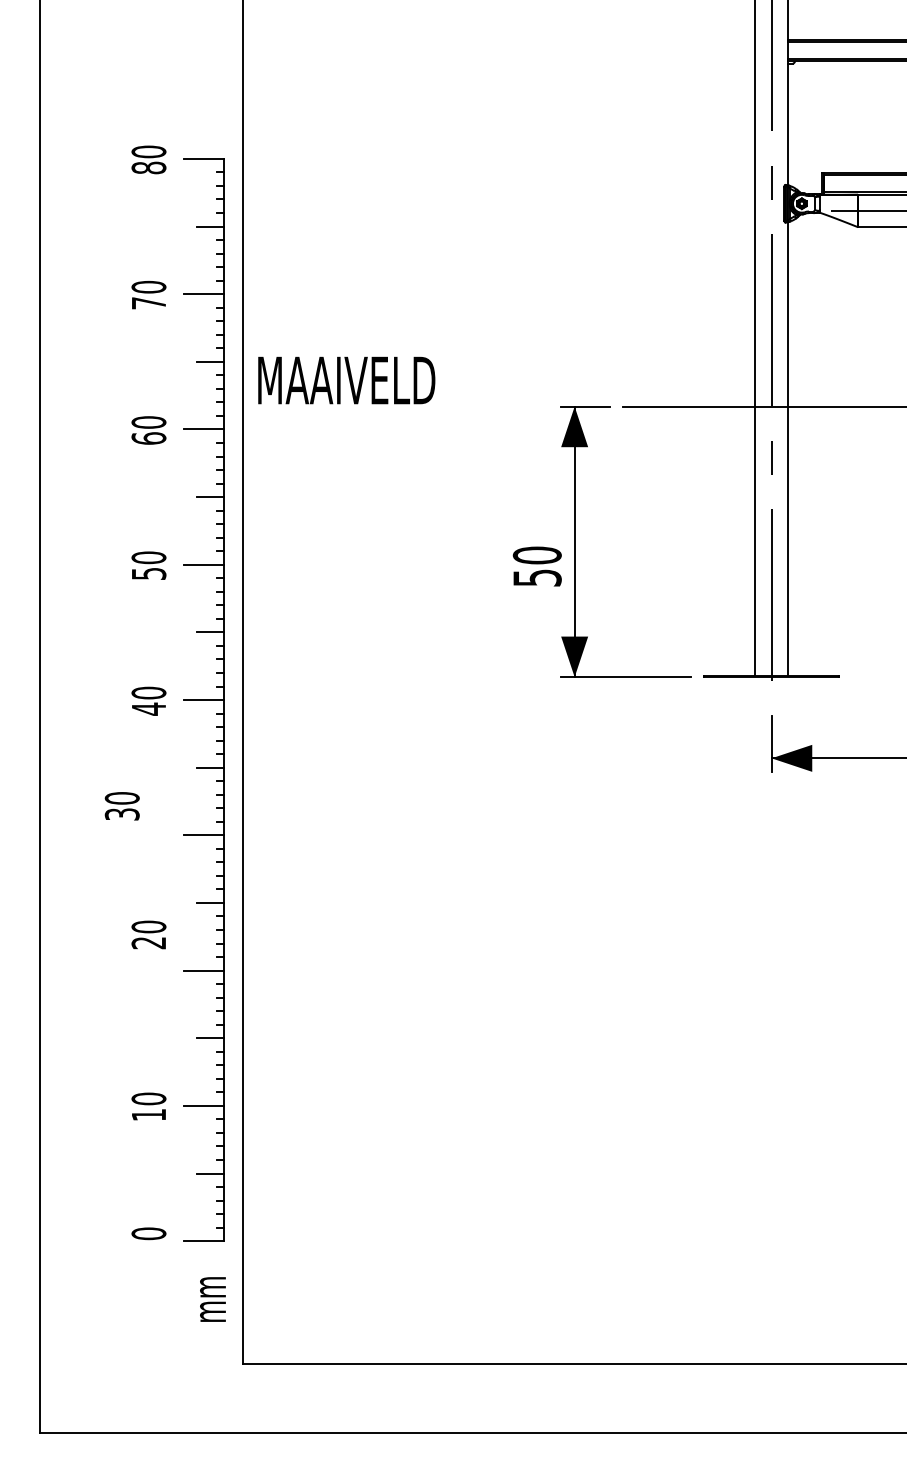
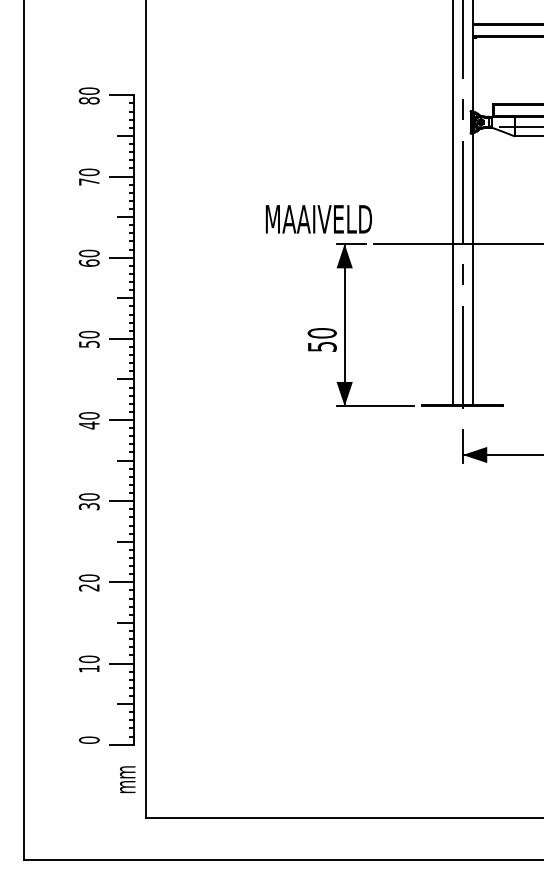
text: (345, 380) -> (318, 219), moved
text: (120, 805) -> (88, 501), moved
text: (147, 934) -> (88, 582), moved

